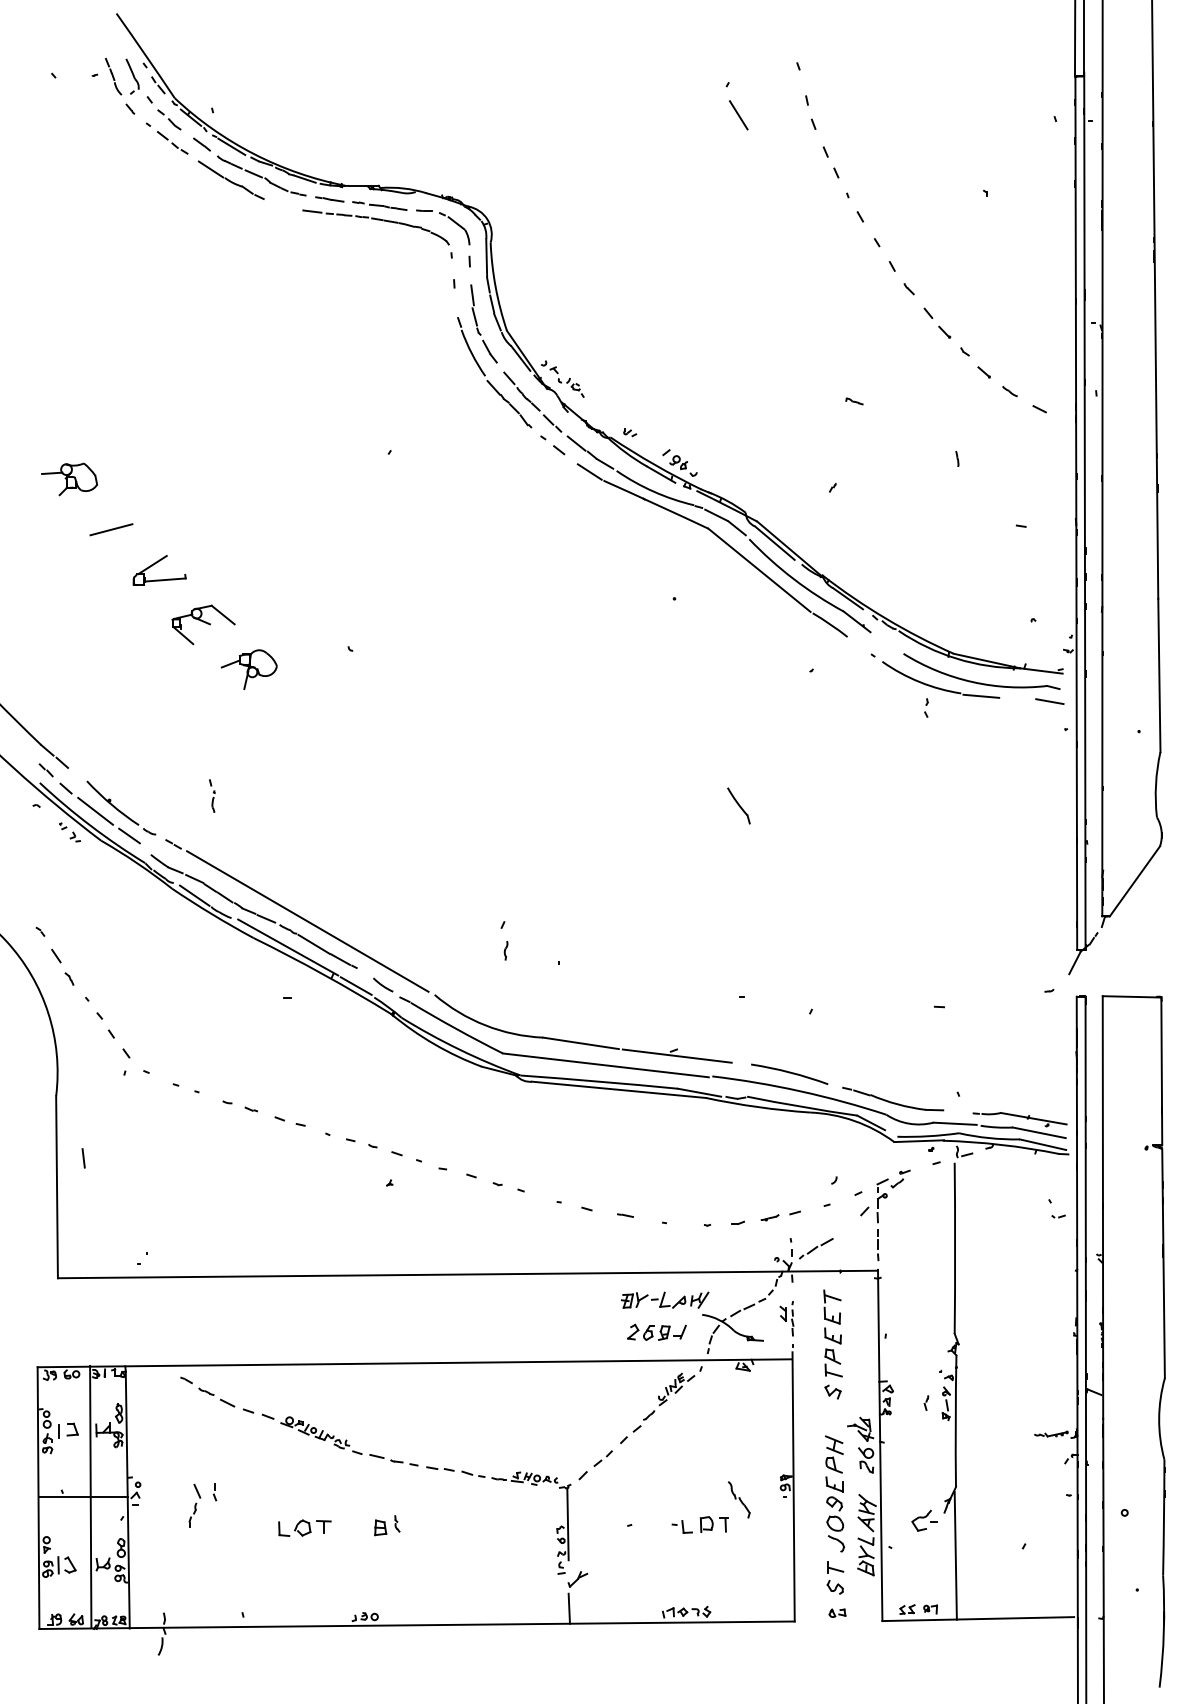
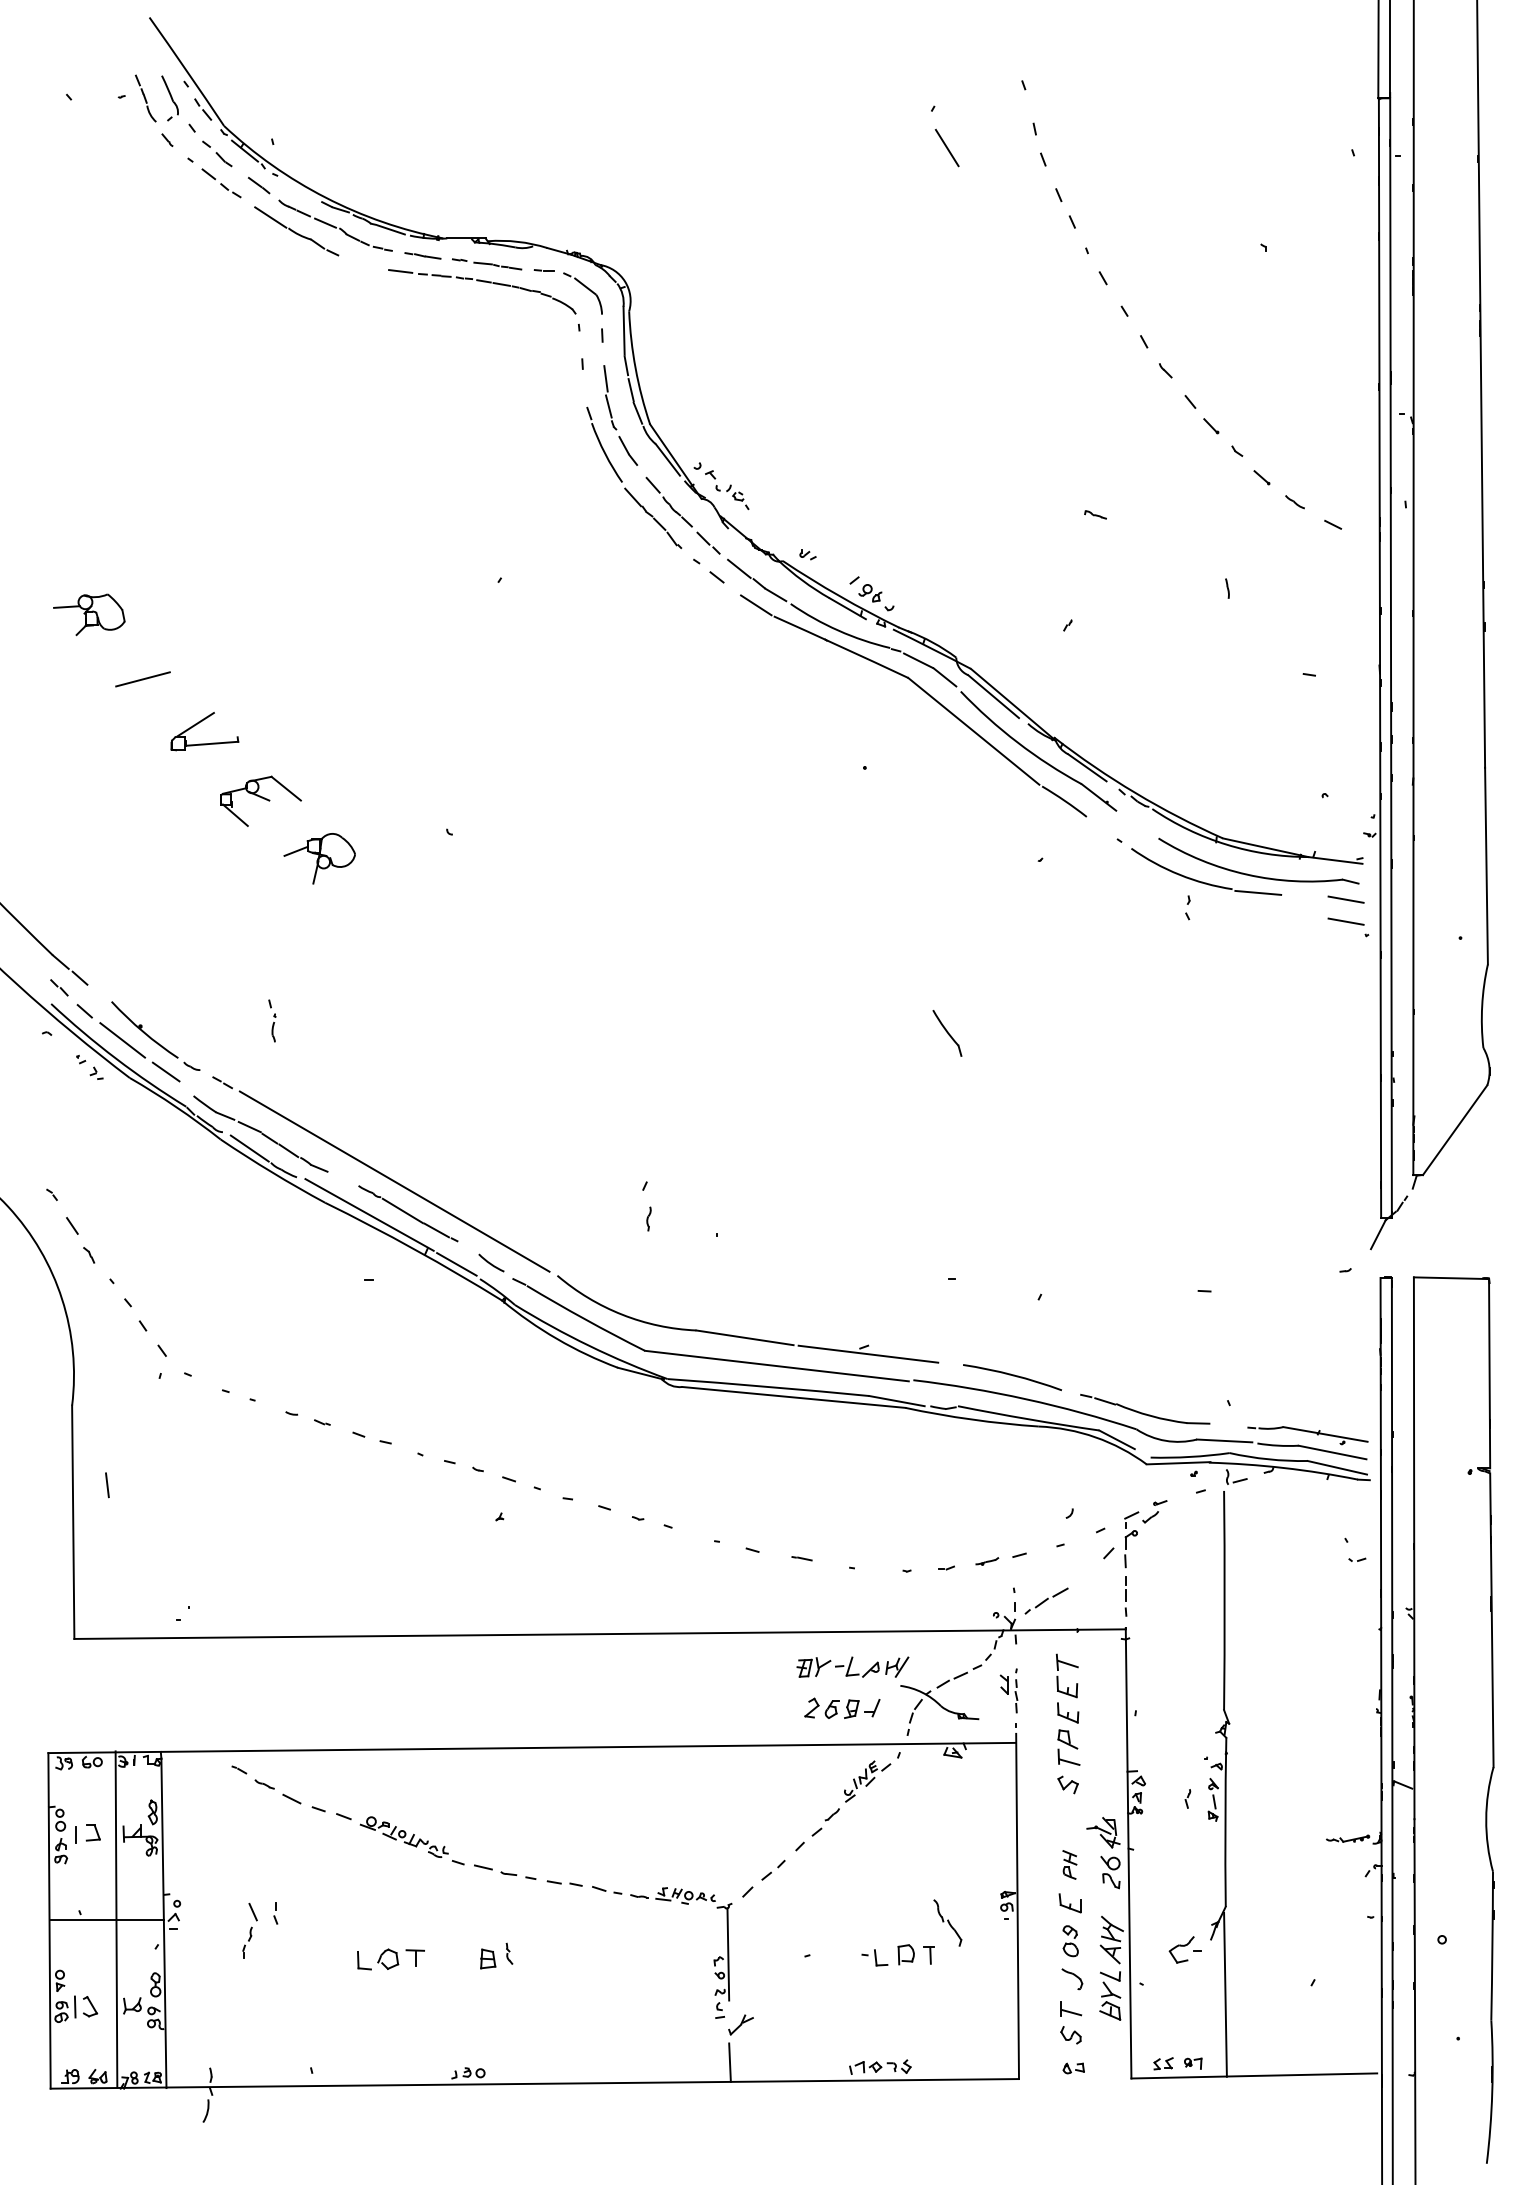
line: (231, 146) -> (297, 187), removed
line: (1049, 718) -> (1345, 921), added
line: (266, 919) -> (341, 1178), removed
part: (834, 1454) -> (1069, 1864), size x0.6
part: (834, 1513) -> (1070, 1940), size x0.7

